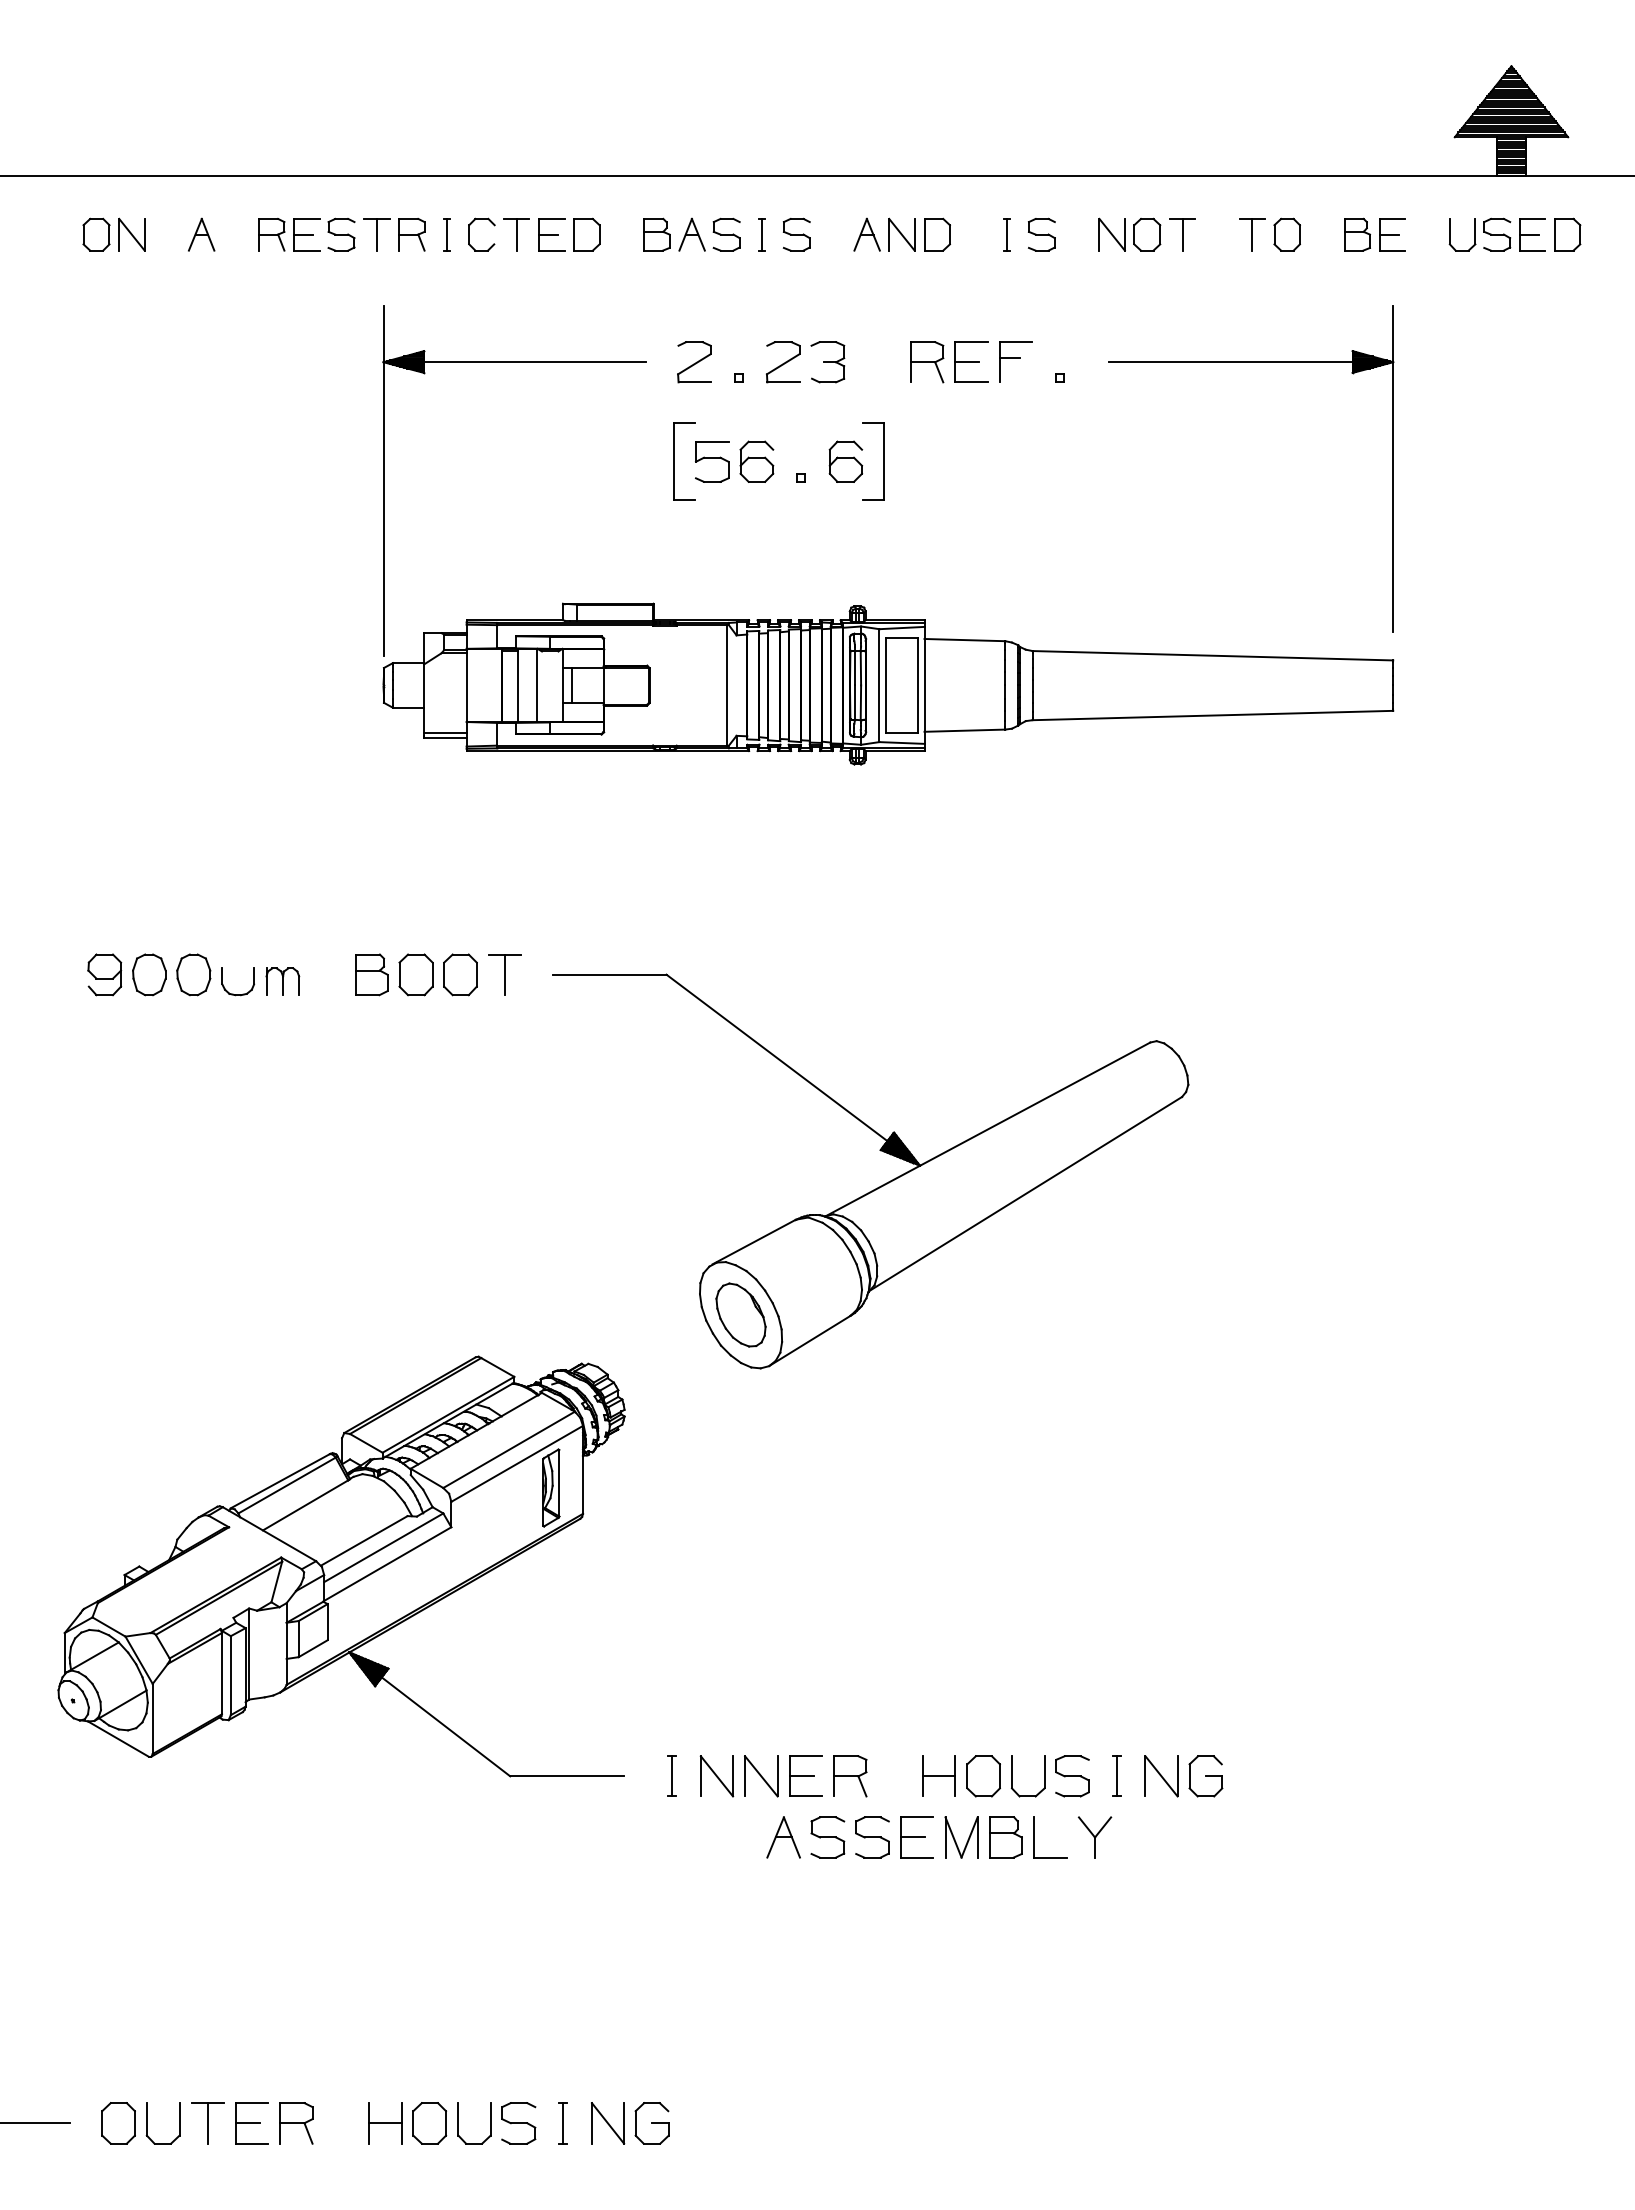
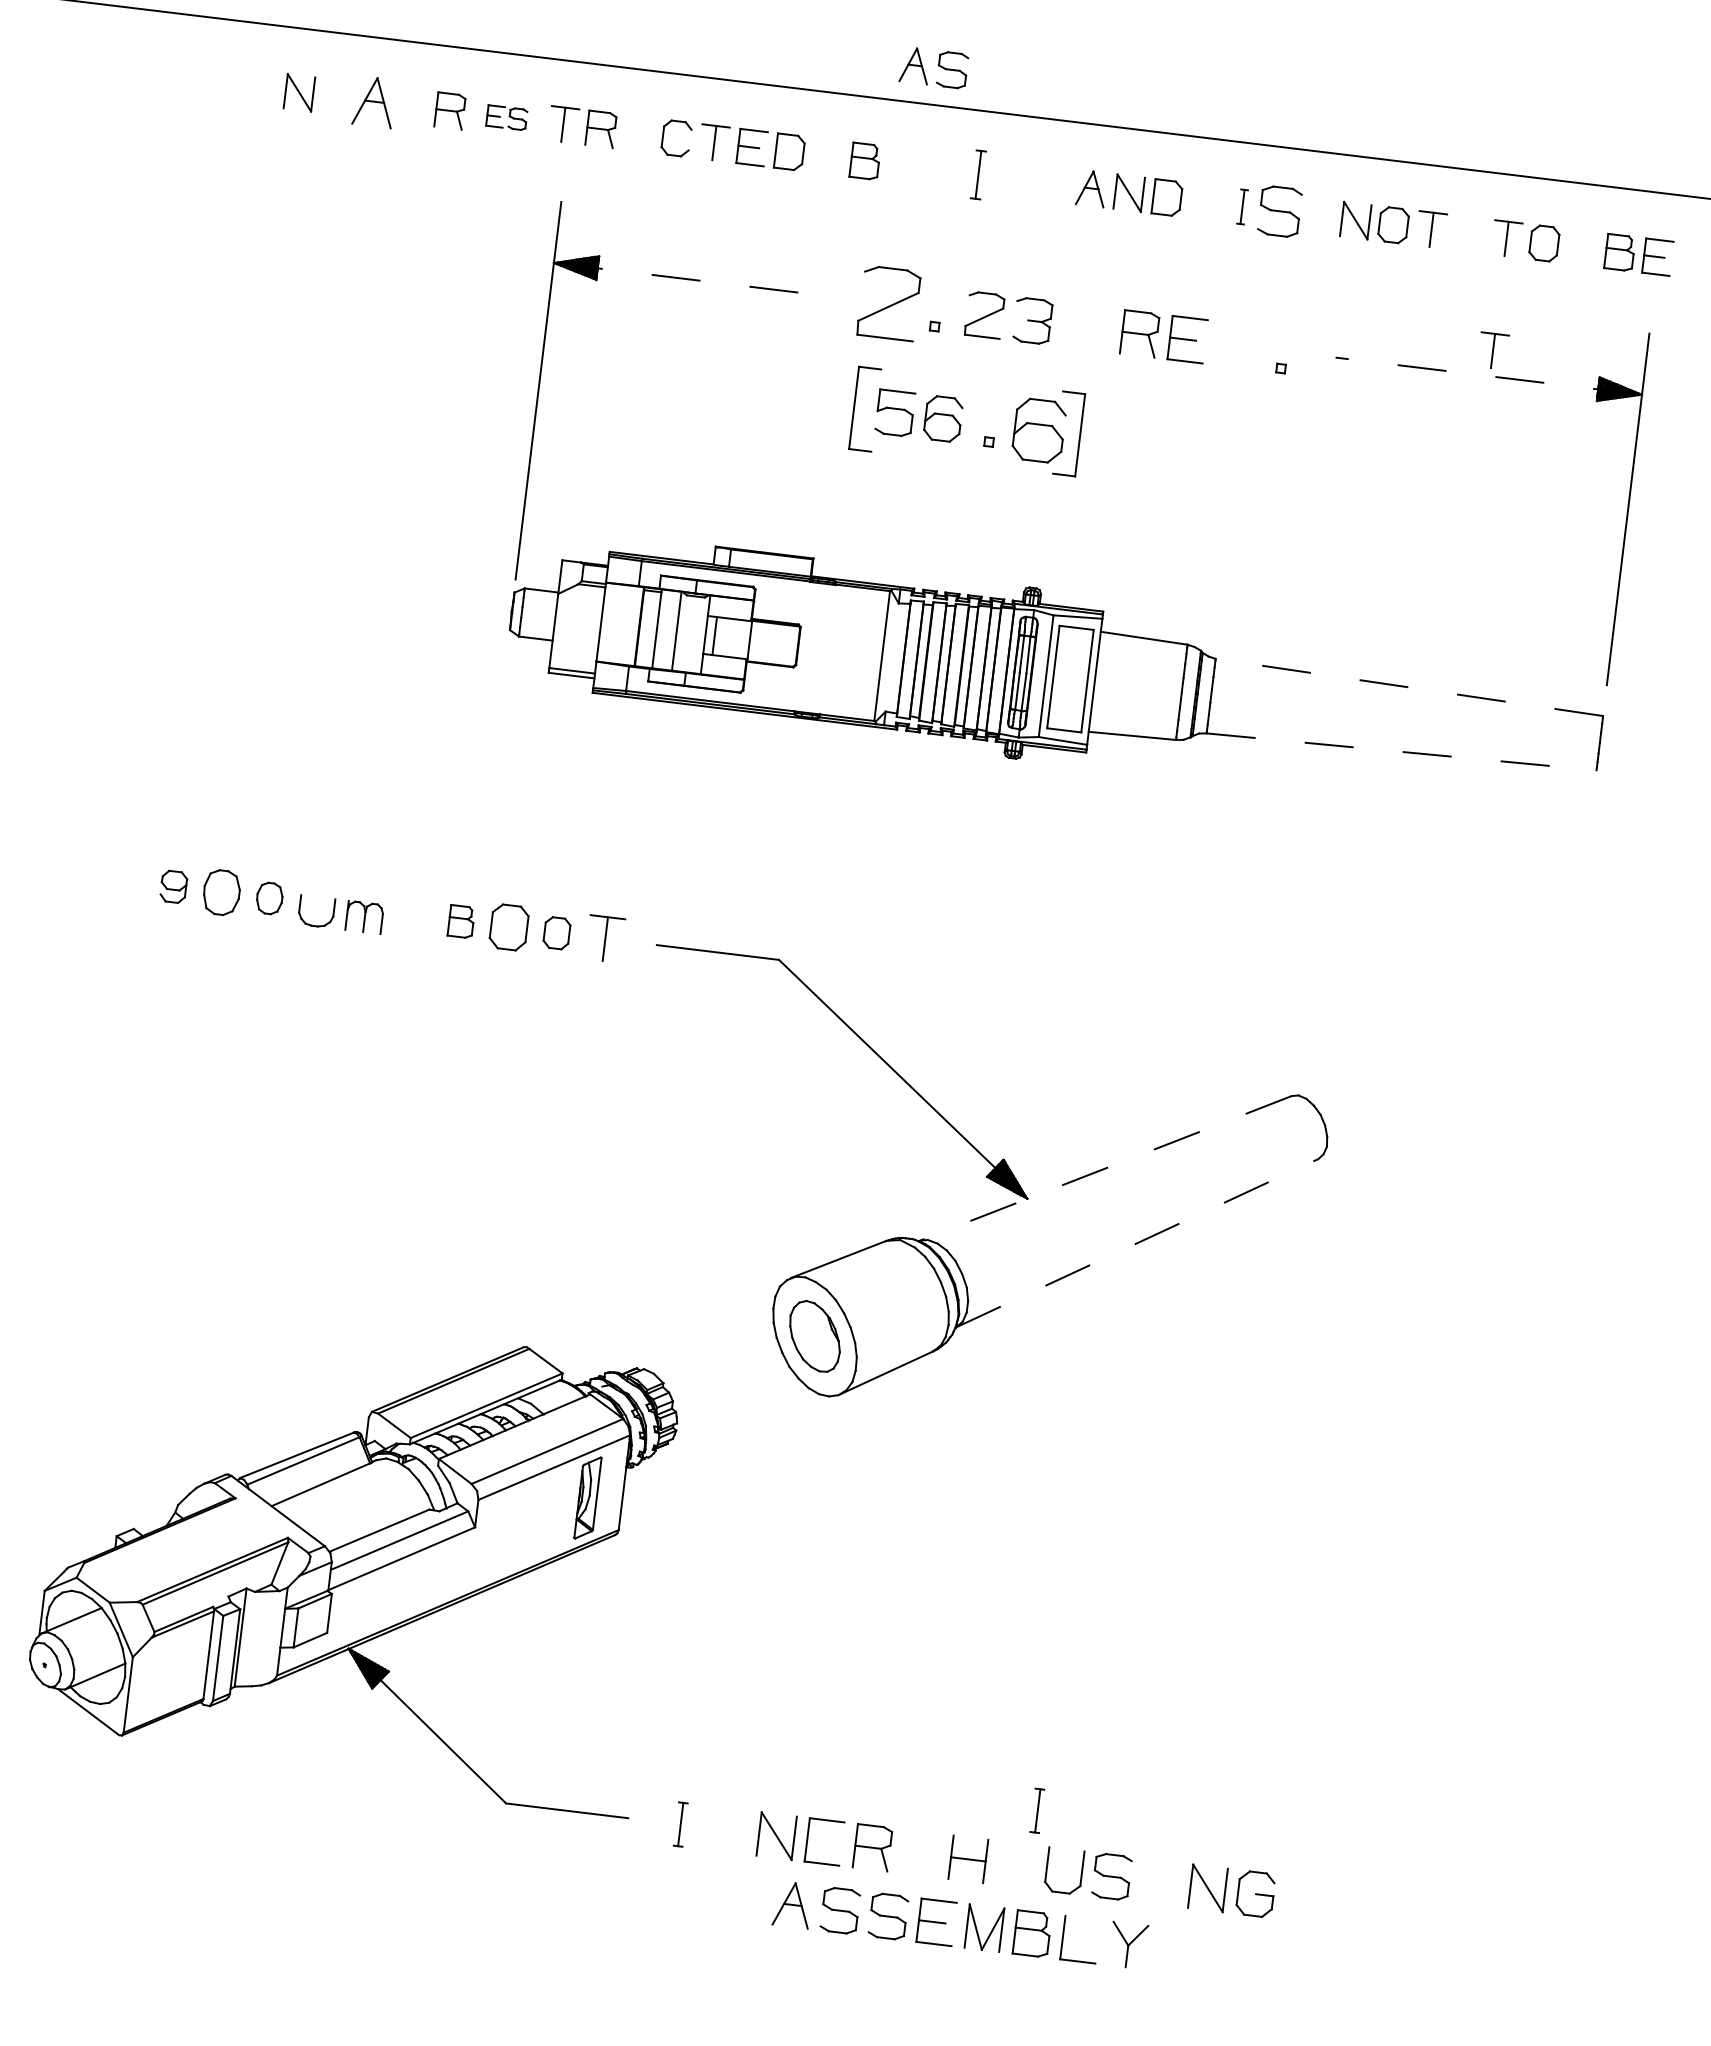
part: (96, 234) -> (261, 87), removed
part: (201, 234) -> (374, 101), size x1.4
part: (324, 234) -> (506, 117), size x0.6
part: (446, 234) -> (638, 133), removed
part: (709, 234) -> (934, 67), moved
part: (761, 234) -> (977, 174), size x1.4
part: (796, 234) -> (1015, 179), removed
part: (1041, 234) -> (1279, 211), size x1.4
part: (1252, 338) -> (1493, 350), added
part: (1015, 361) -> (1235, 344), removed
line: (515, 362) -> (696, 280), solid -> dashed
part: (694, 362) -> (889, 303), size x1.6
line: (1250, 362) -> (1488, 376), solid -> dashed
part: (845, 461) -> (1038, 430), size x1.4
line: (1212, 655) -> (1409, 687), solid -> dashed
line: (1213, 715) -> (1402, 751), solid -> dashed
part: (104, 974) -> (173, 886), size x0.7
part: (193, 974) -> (269, 898), size x0.7
part: (371, 974) -> (461, 921), size x0.7
part: (460, 974) -> (557, 932), size x0.7
line: (987, 1129) -> (1104, 1168), solid -> dashed
line: (1026, 1193) -> (1138, 1242), solid -> dashed
part: (1116, 1775) -> (1036, 1809), moved
part: (716, 1776) -> (728, 1830), removed
line: (801, 1776) -> (819, 1841), removed
part: (983, 1776) -> (1016, 1865), removed

